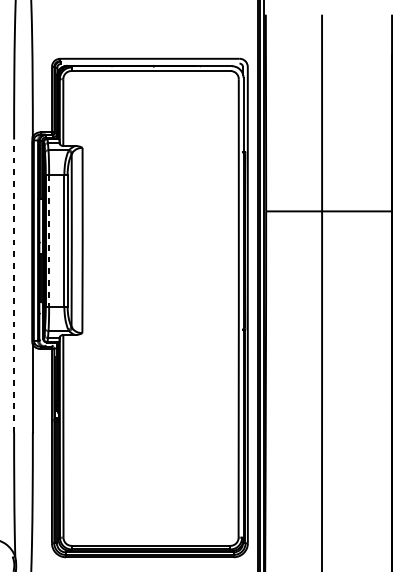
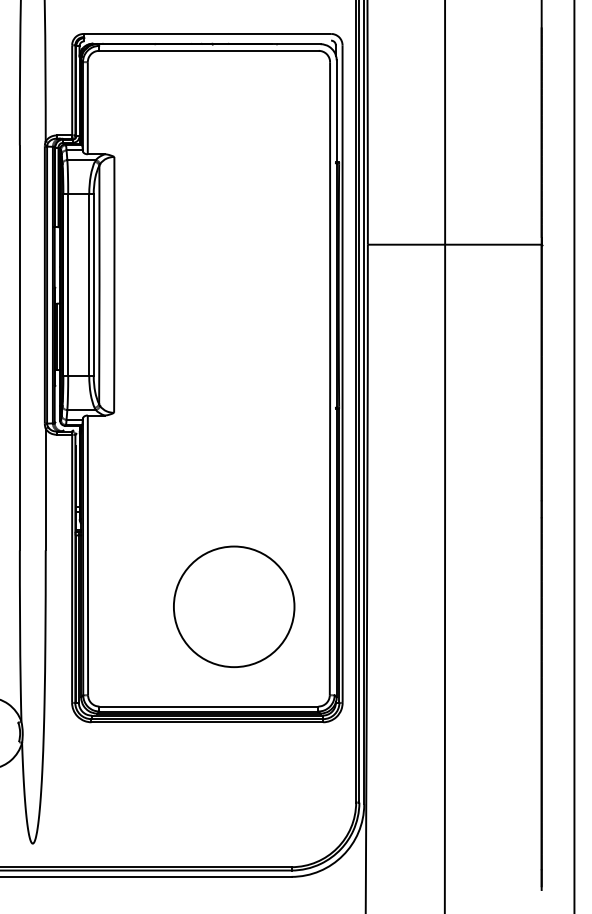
line: (49, 240) -> (68, 285), dashed -> solid
line: (13, 285) -> (19, 347), dashed -> solid
circle: (169, 473) -> (234, 606), added

